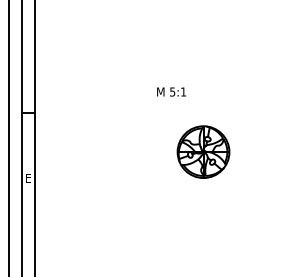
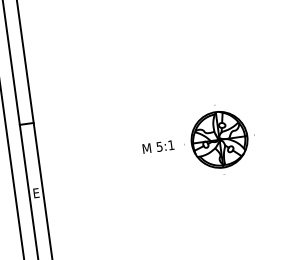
text: (171, 91) -> (158, 146), moved

